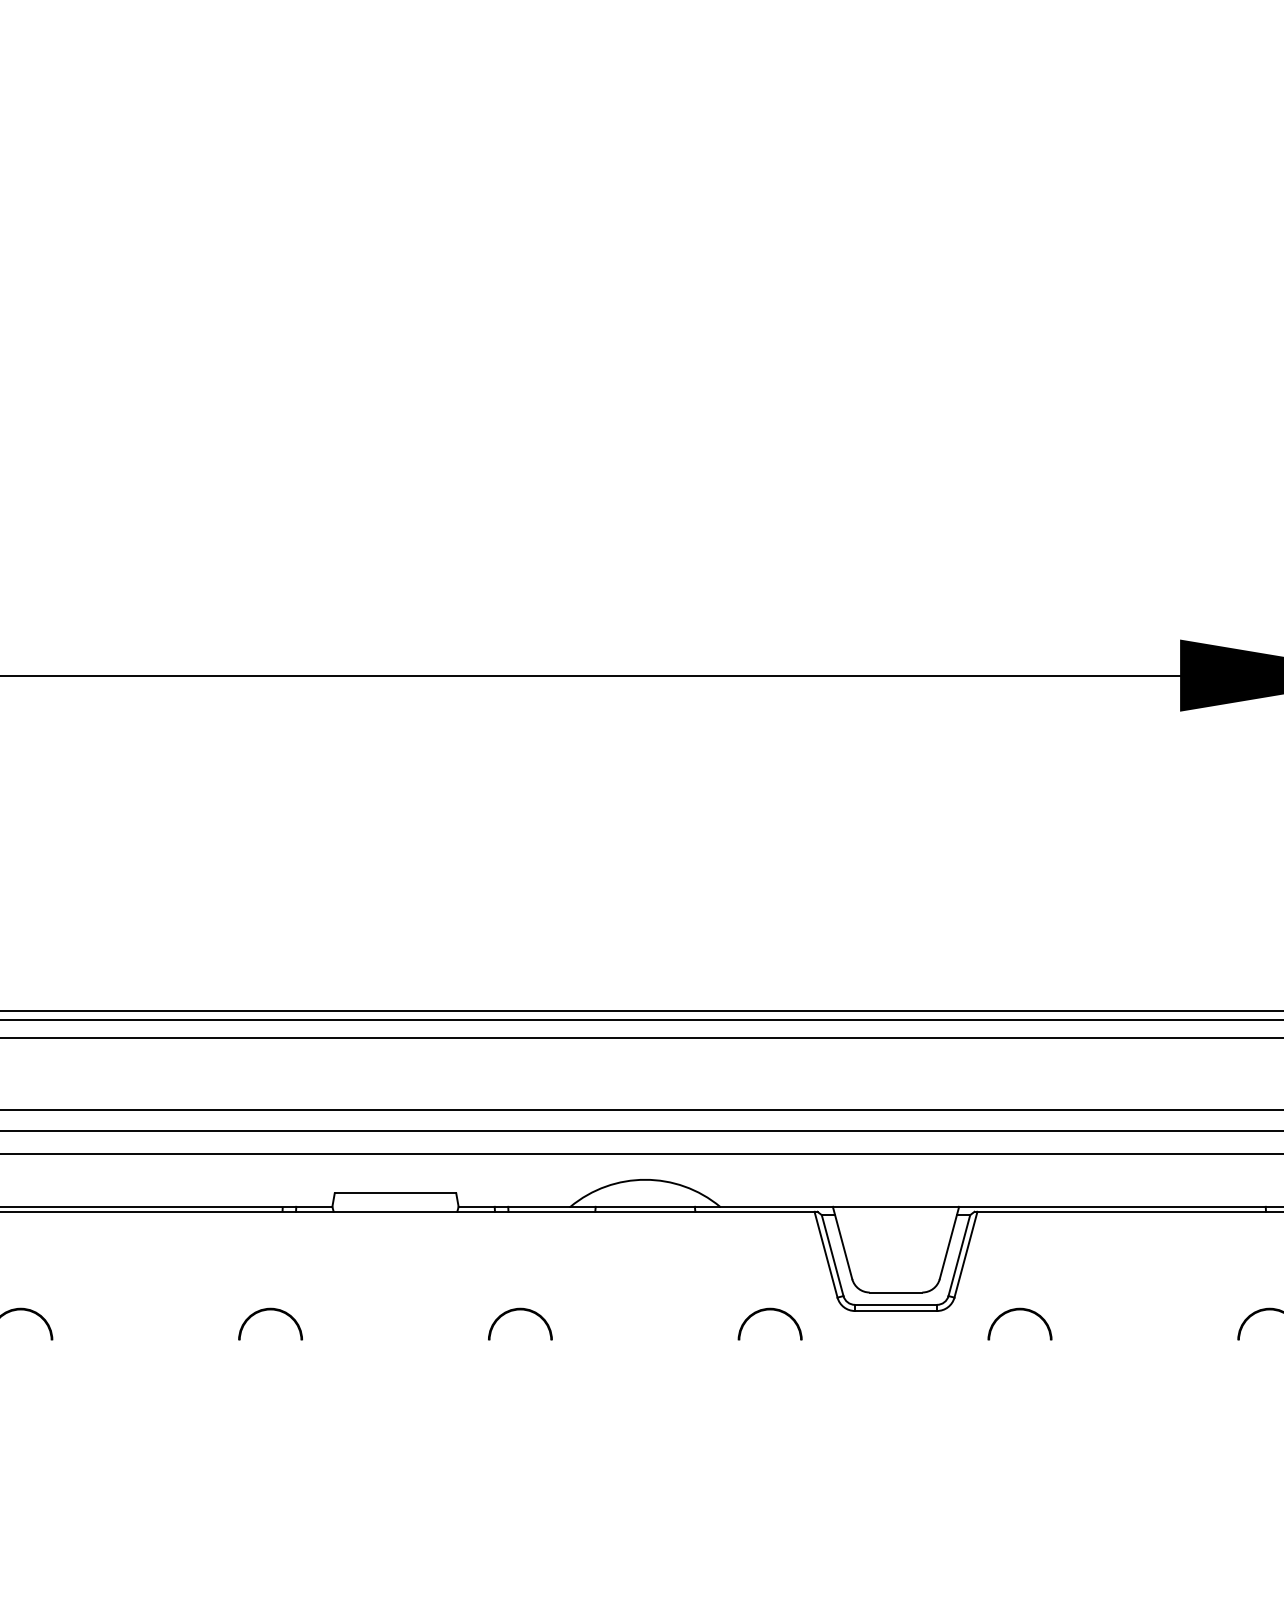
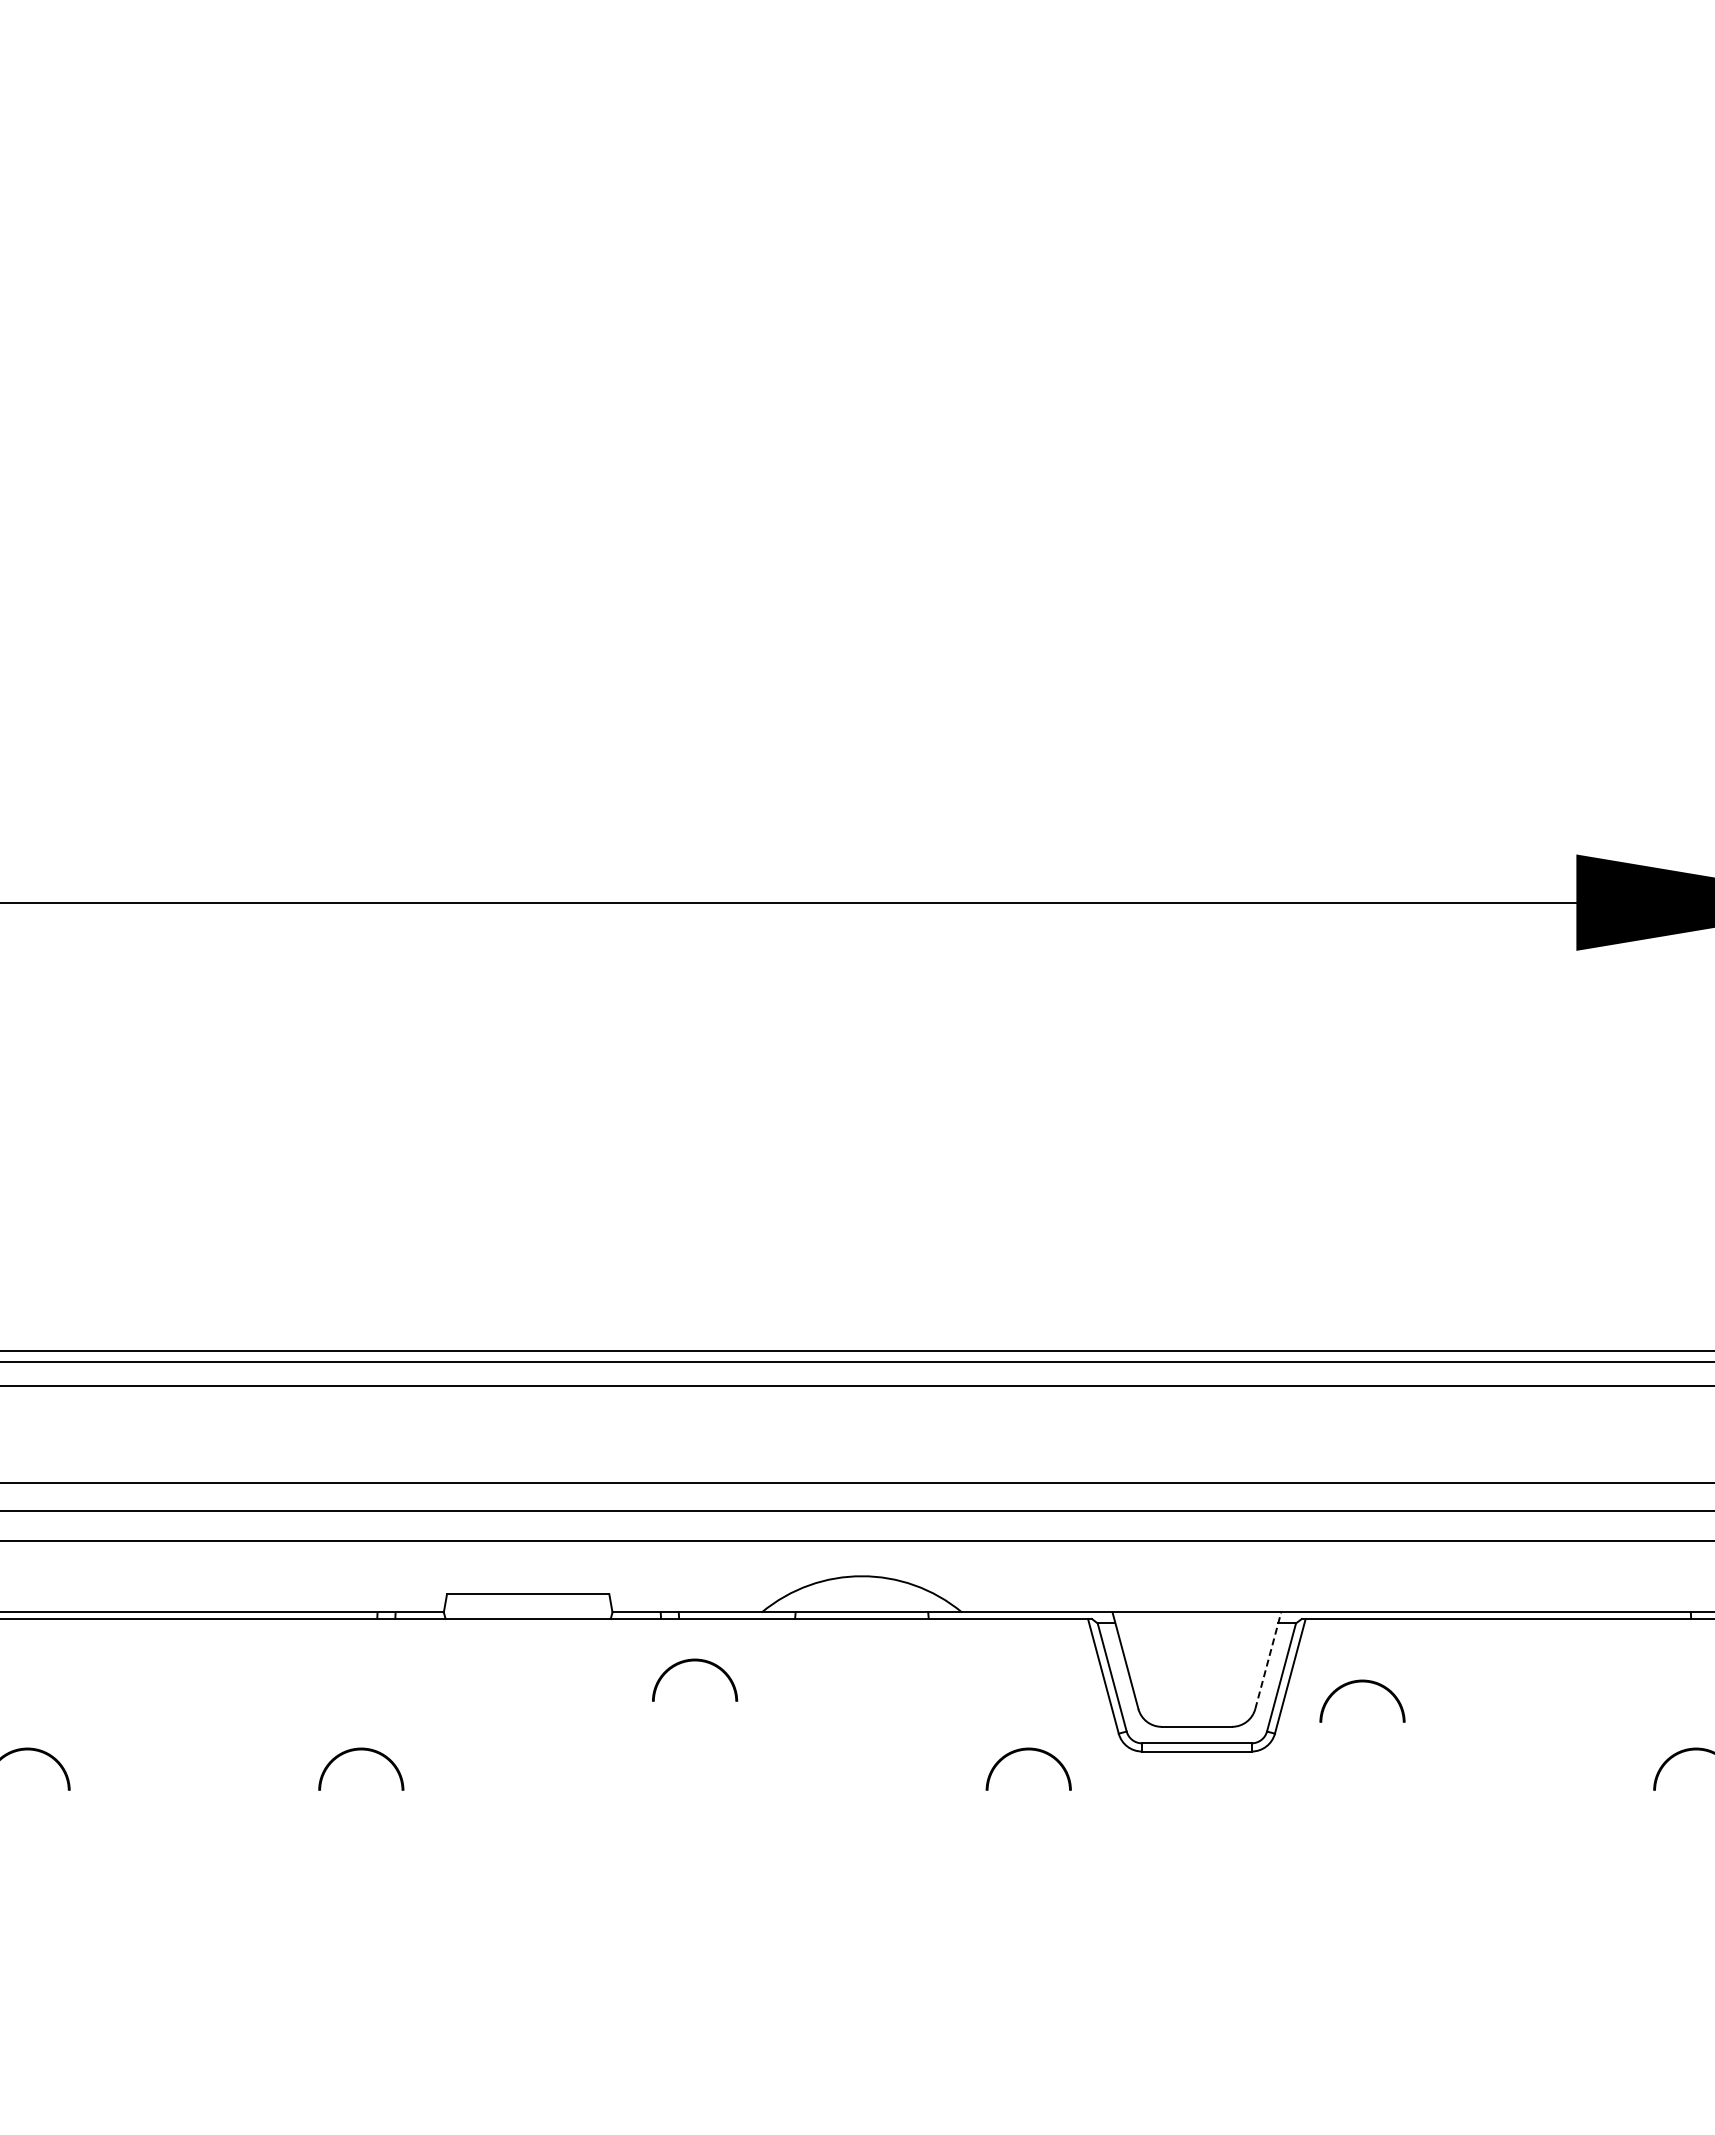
line: (949, 1242) -> (1268, 1660), solid -> dashed
part: (520, 1310) -> (695, 1661), moved
part: (1019, 1310) -> (1362, 1682), moved

